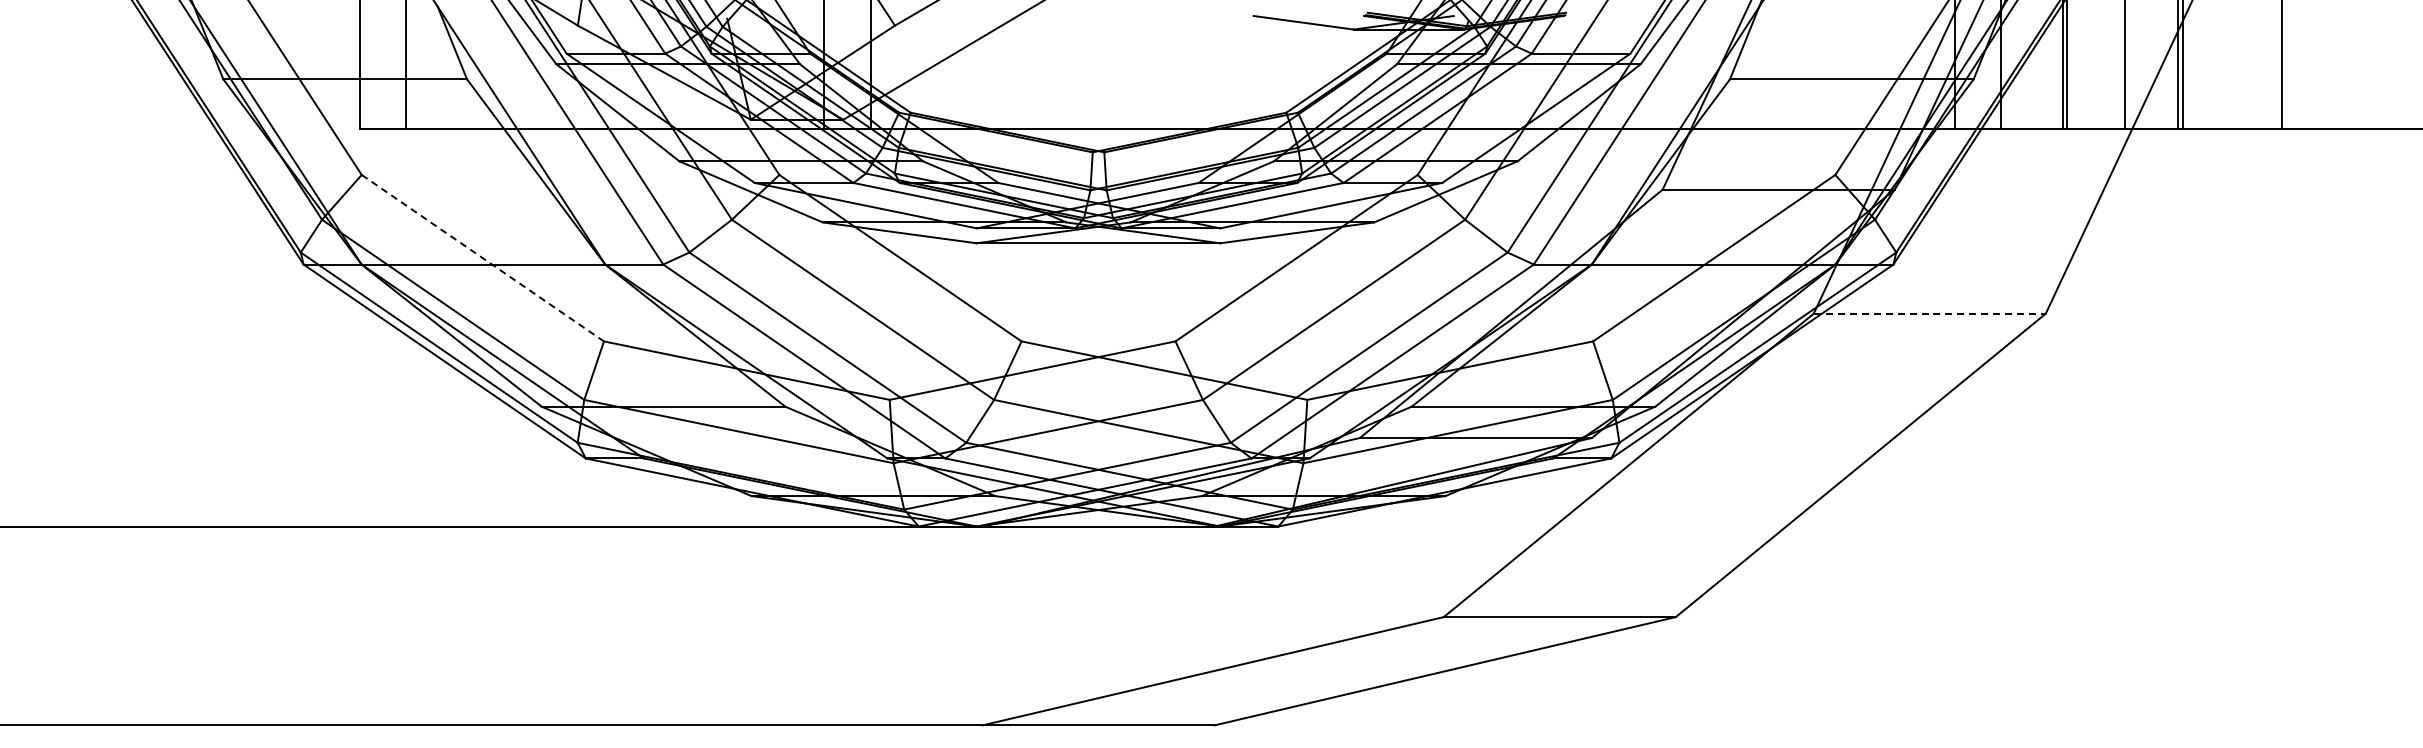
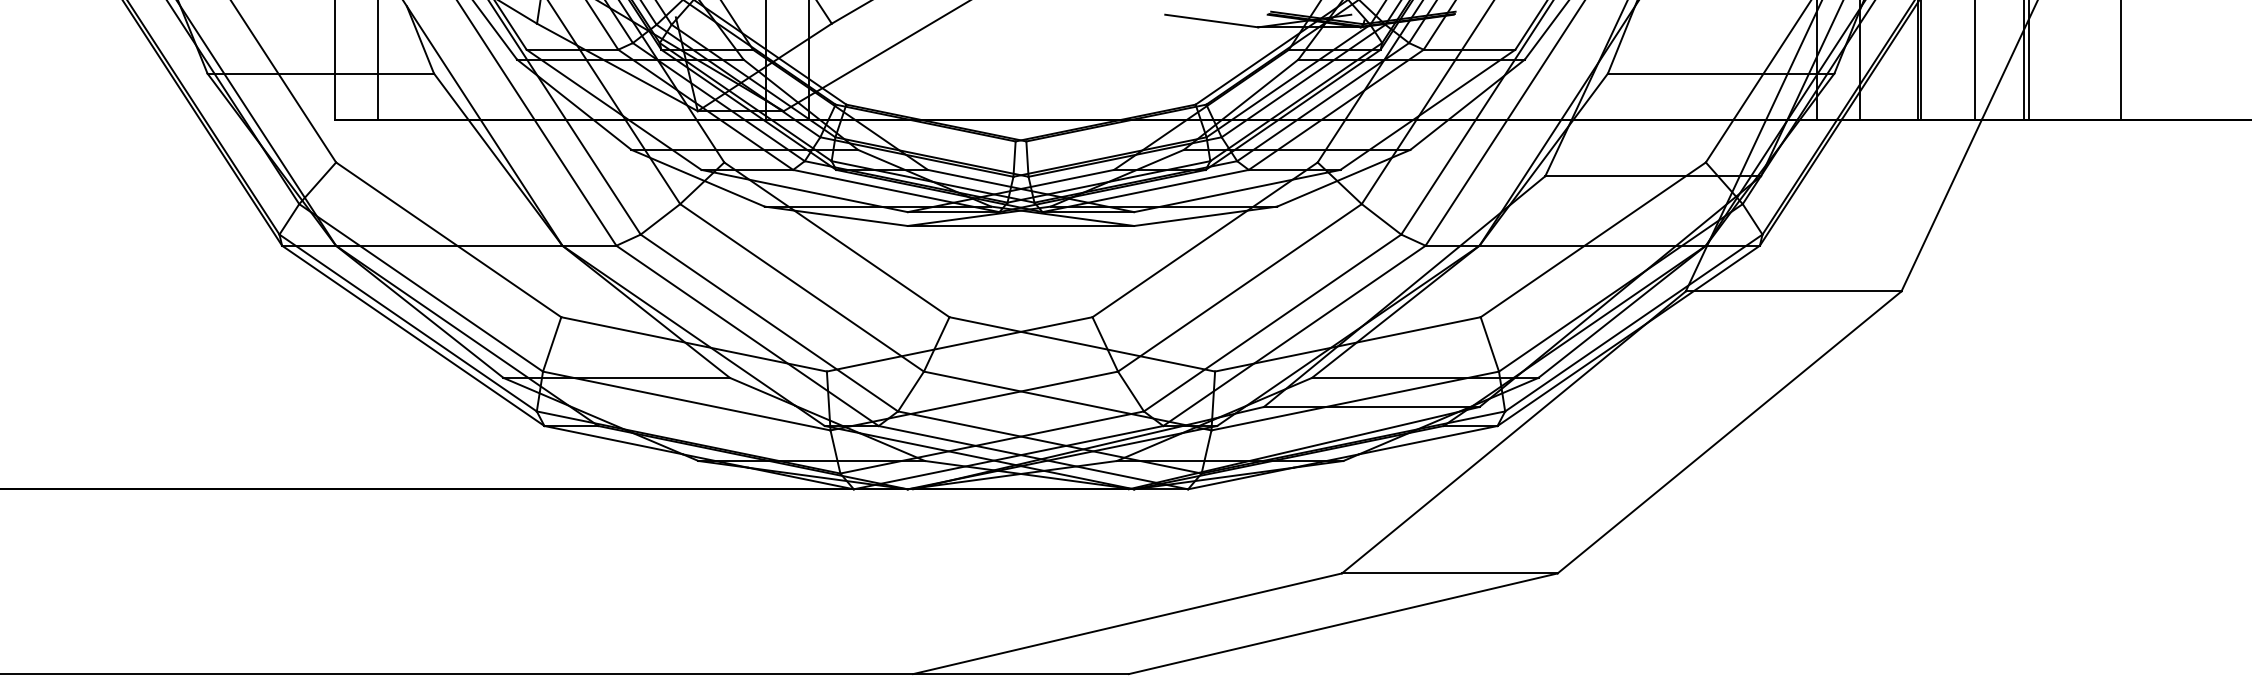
line: (482, 258) -> (448, 240), dashed -> solid
line: (1930, 313) -> (1794, 291), dashed -> solid

